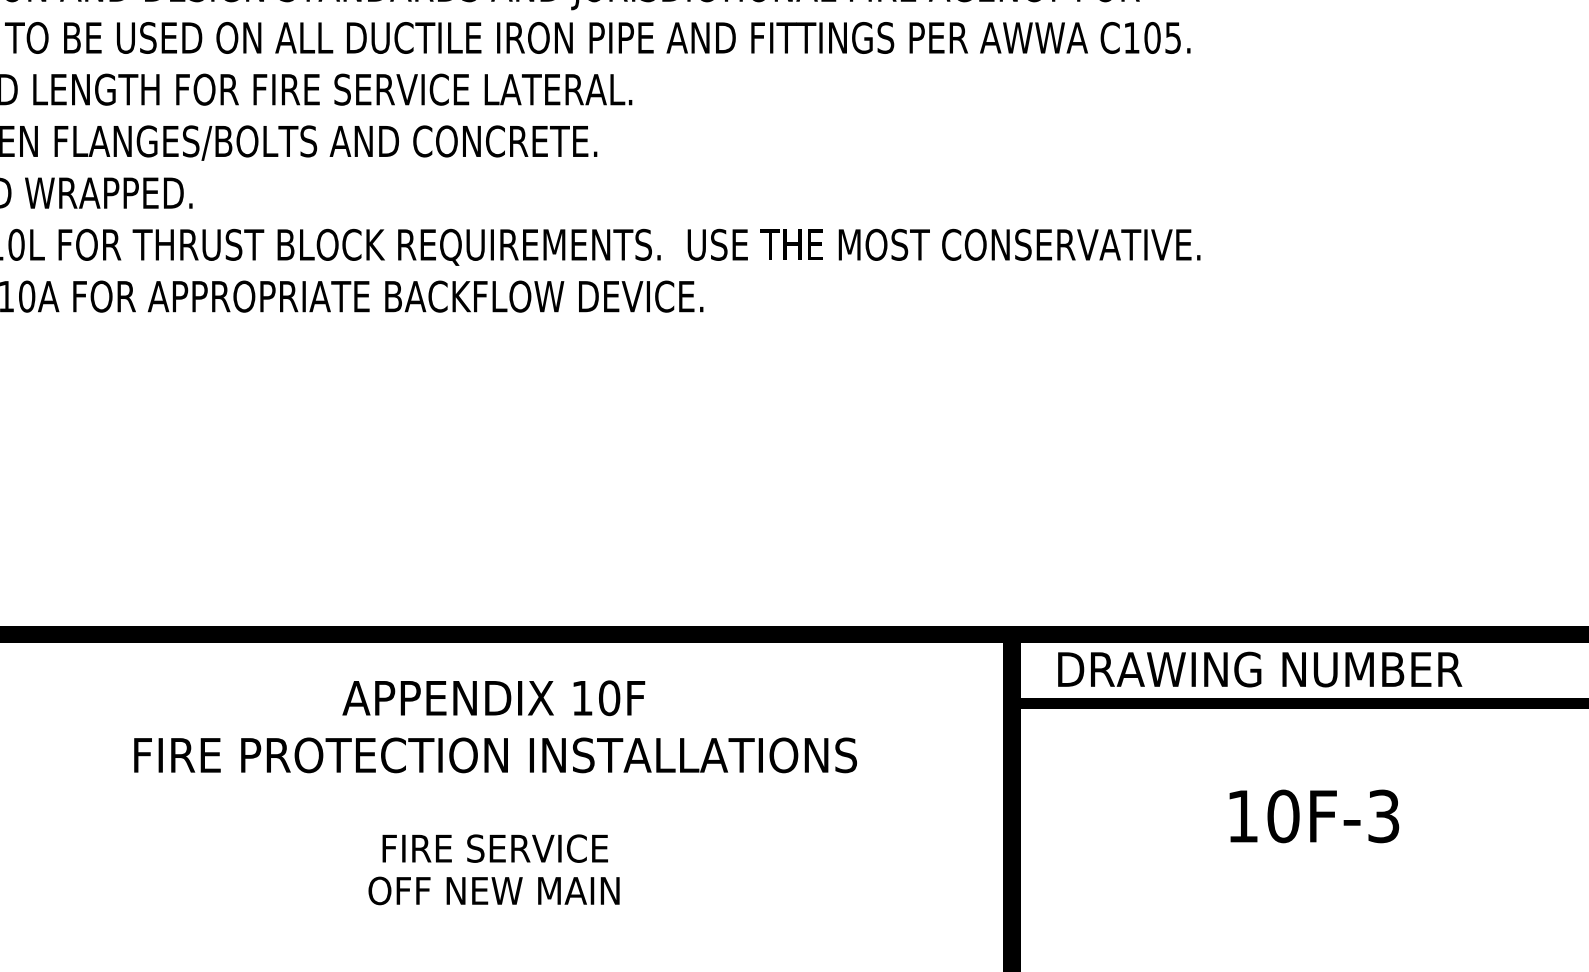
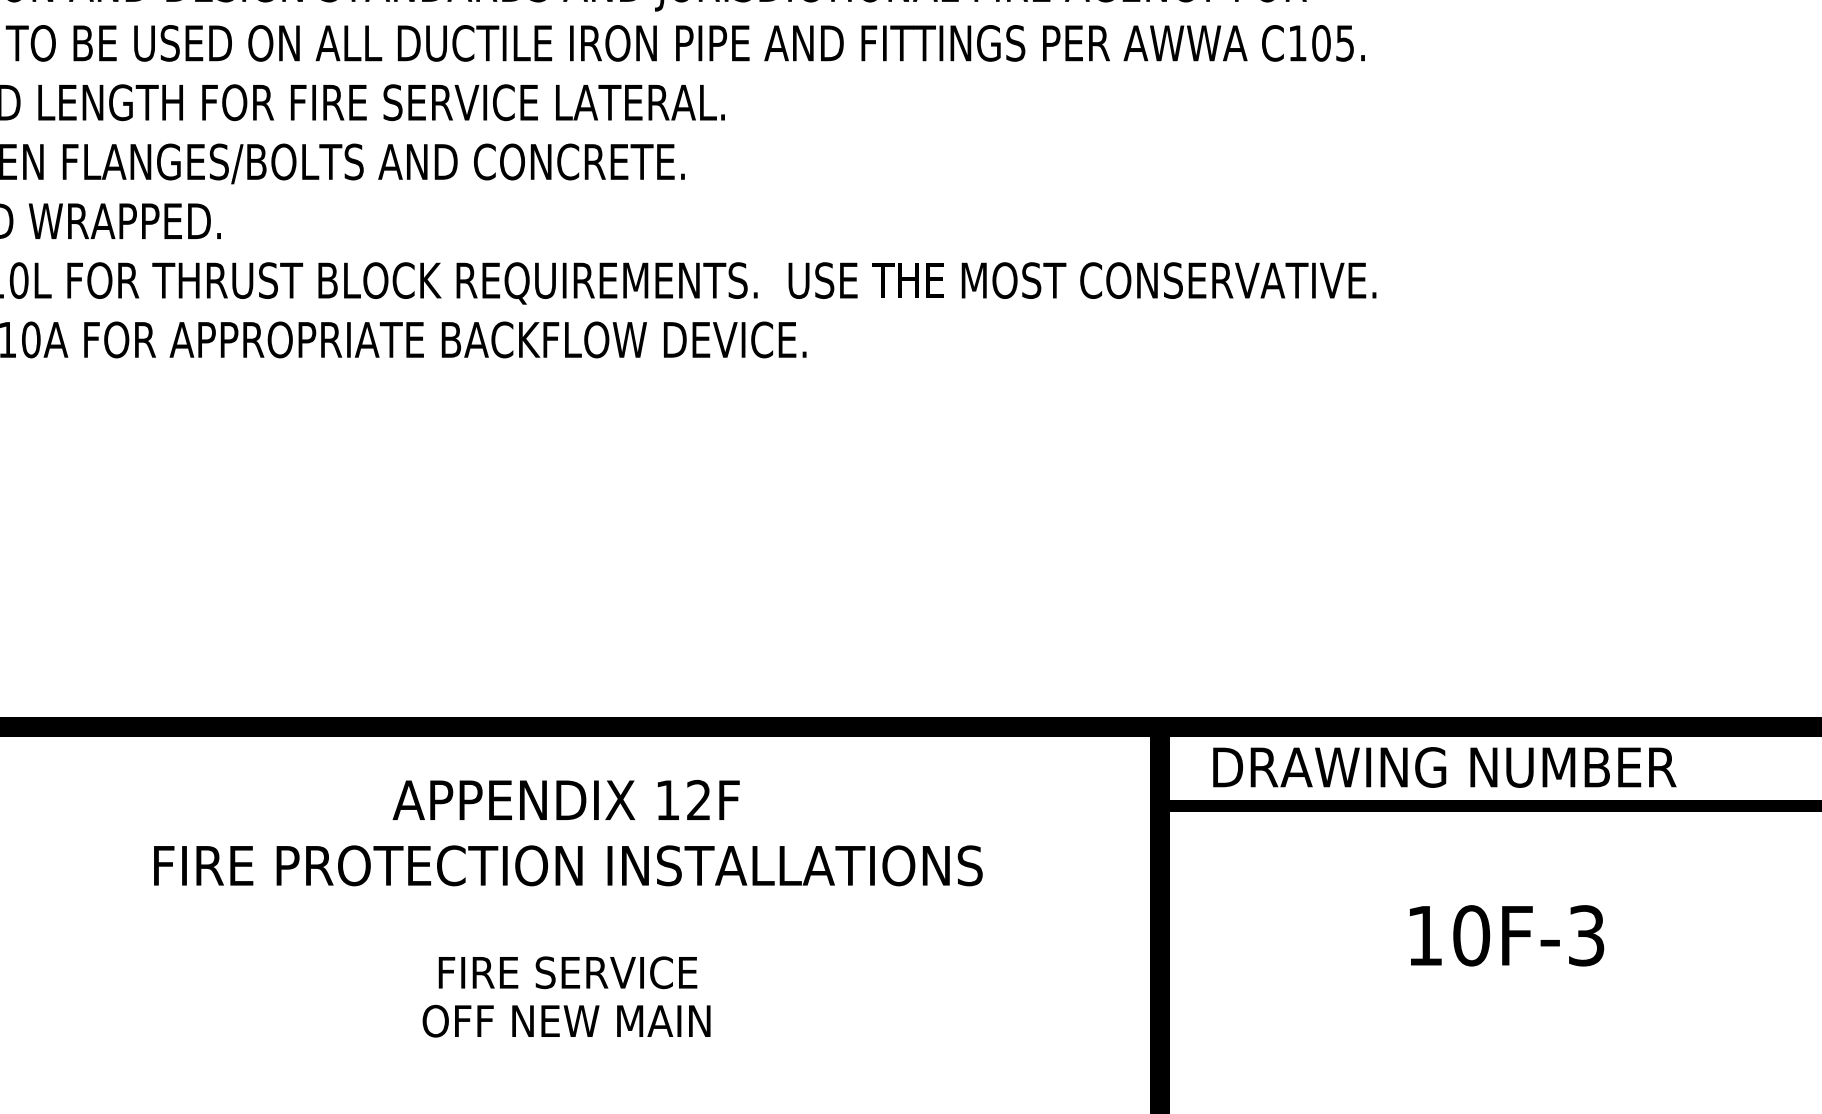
text: (609, 697) -> (698, 799), 10F -> 12F

